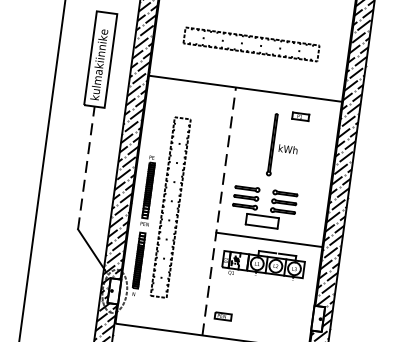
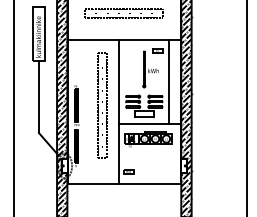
line: (86, 168) -> (39, 97), dashed -> solid
line: (313, 171) -> (169, 81), added
part: (170, 207) -> (102, 105), moved
line: (218, 210) -> (118, 111), dashed -> solid

